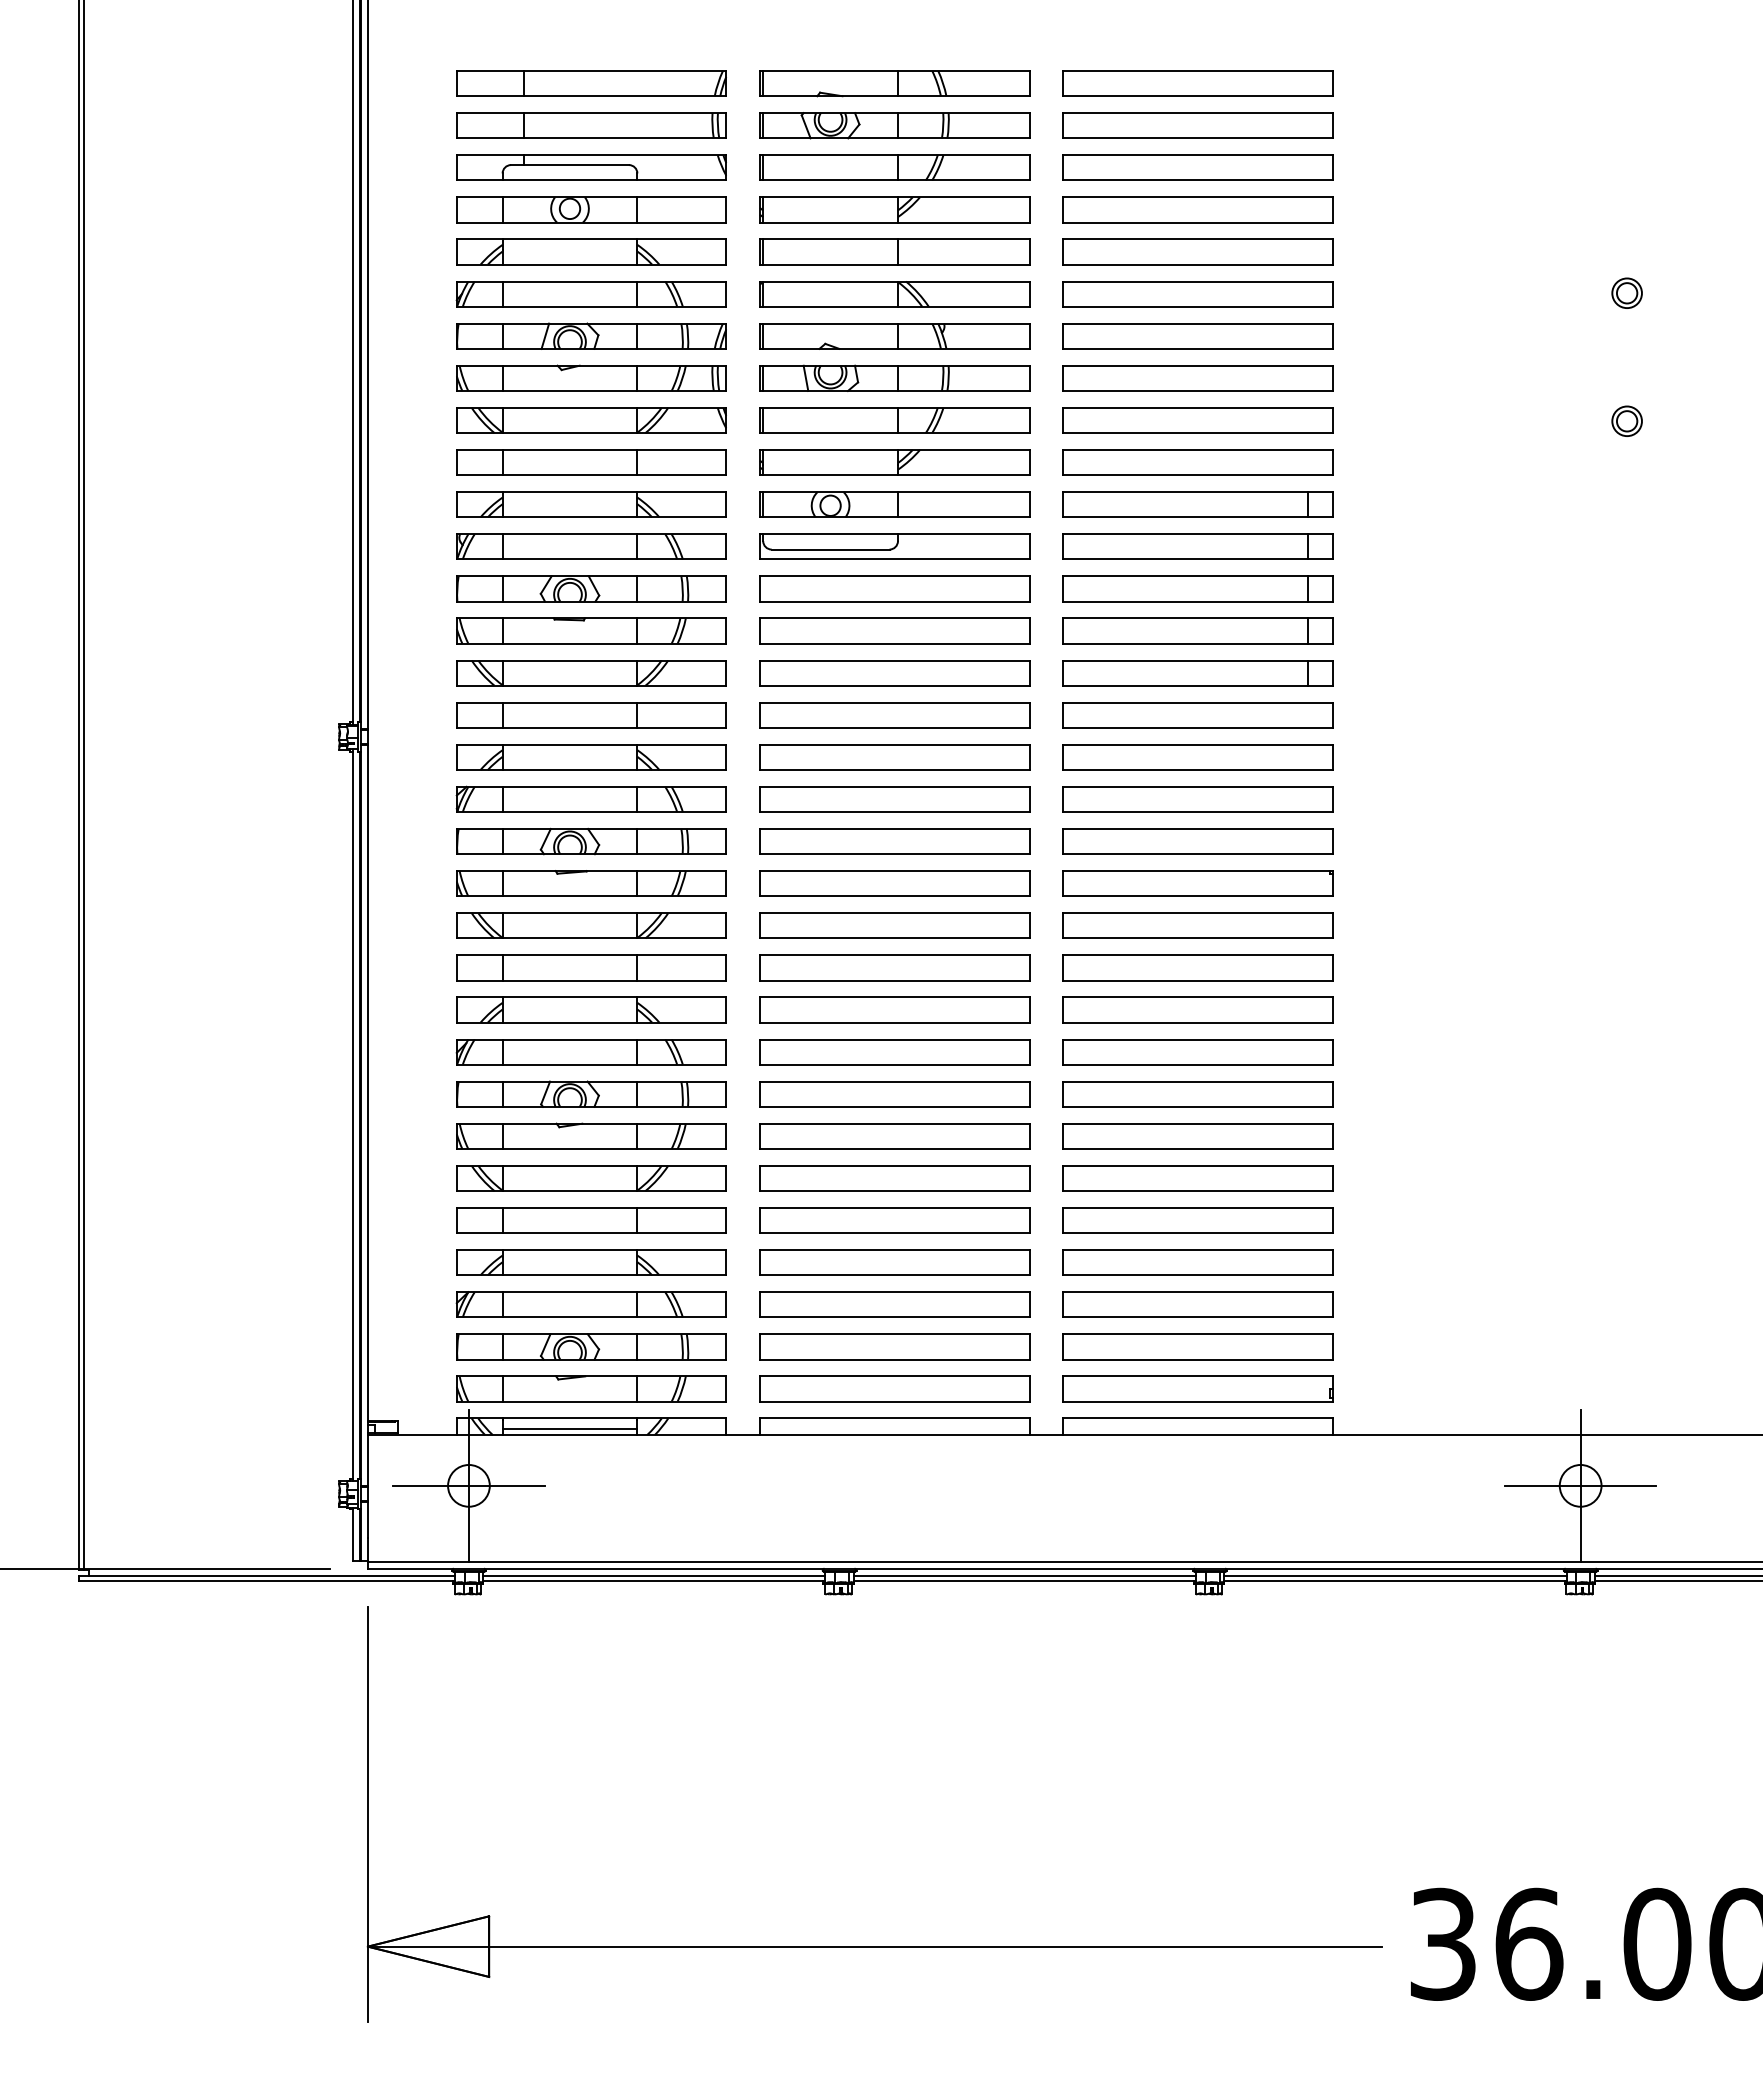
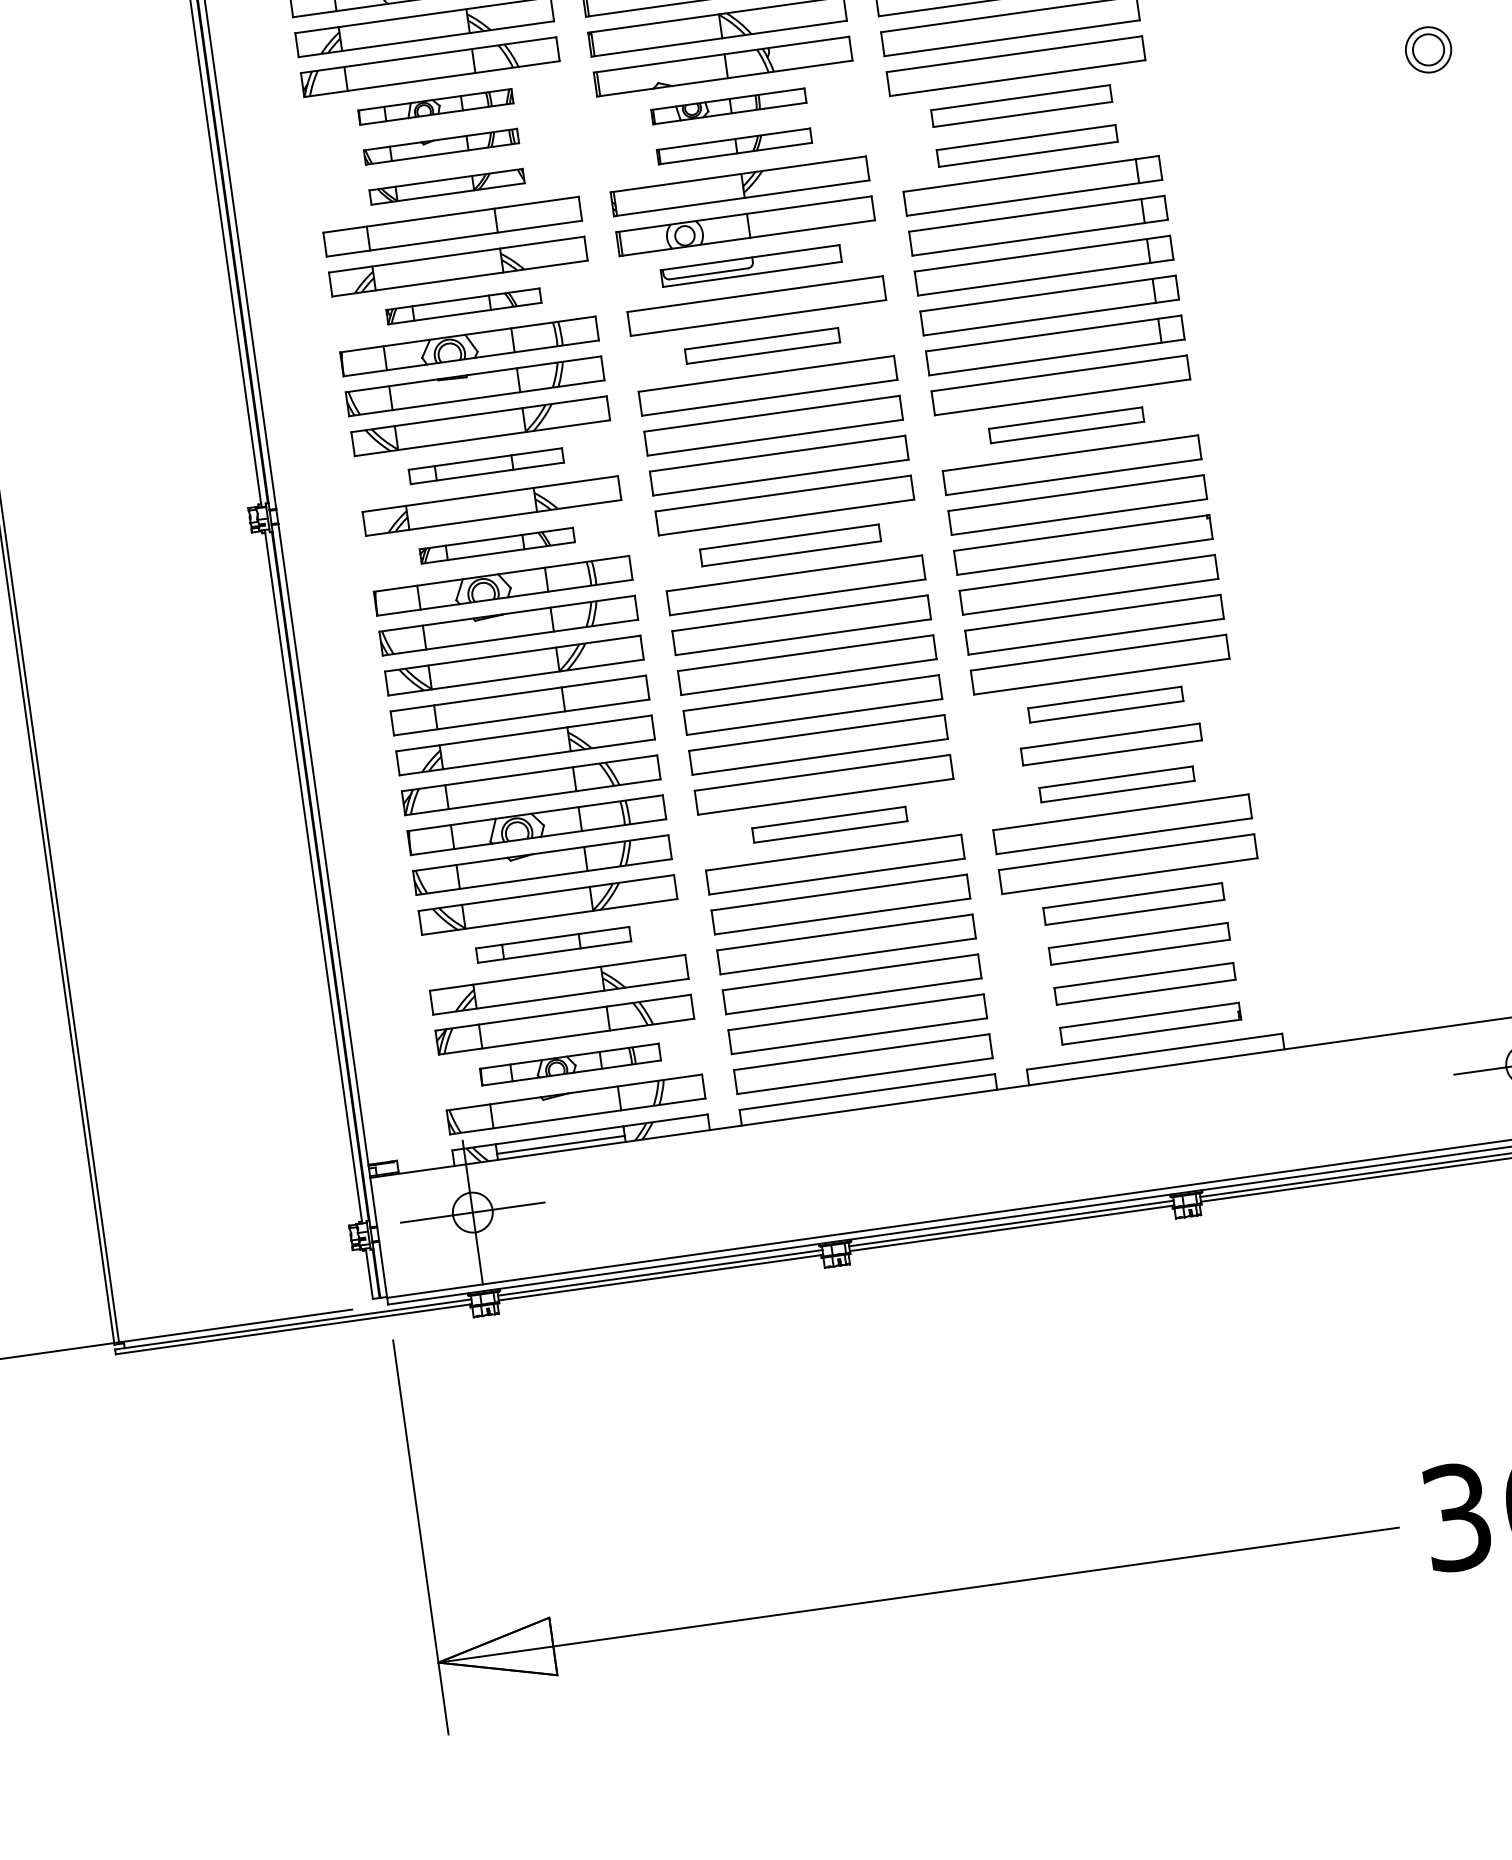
part: (591, 335) -> (435, 106), size x0.6
part: (591, 377) -> (441, 146), size x0.6
part: (894, 377) -> (728, 105), size x0.6
part: (591, 420) -> (447, 186), size x0.6
part: (894, 420) -> (734, 146), size x0.6
part: (1197, 420) -> (1021, 106), size x0.7
part: (1626, 420) -> (1427, 49), size x1.6
part: (1197, 462) -> (1026, 145), size x0.7
part: (591, 546) -> (463, 306), size x0.6
part: (894, 546) -> (750, 265), size x0.7
part: (894, 630) -> (762, 345), size x0.6
part: (591, 715) -> (486, 466), size x0.6
part: (1197, 757) -> (1066, 425), size x0.6
part: (590, 798) -> (496, 545), size x0.6
part: (894, 841) -> (790, 545), size x0.7
part: (1197, 1052) -> (1105, 704), size x0.6
part: (1197, 1094) -> (1111, 744), size x0.7
part: (894, 1136) -> (829, 824), size x0.6
part: (1197, 1136) -> (1116, 784), size x0.6
part: (591, 1220) -> (553, 944), size x0.6
part: (1197, 1262) -> (1133, 903), size x0.7
part: (1197, 1304) -> (1138, 943), size x0.7
part: (591, 1346) -> (570, 1064), size x0.7
part: (1197, 1346) -> (1144, 983), size x0.7
part: (1197, 1388) -> (1150, 1023), size x0.7

